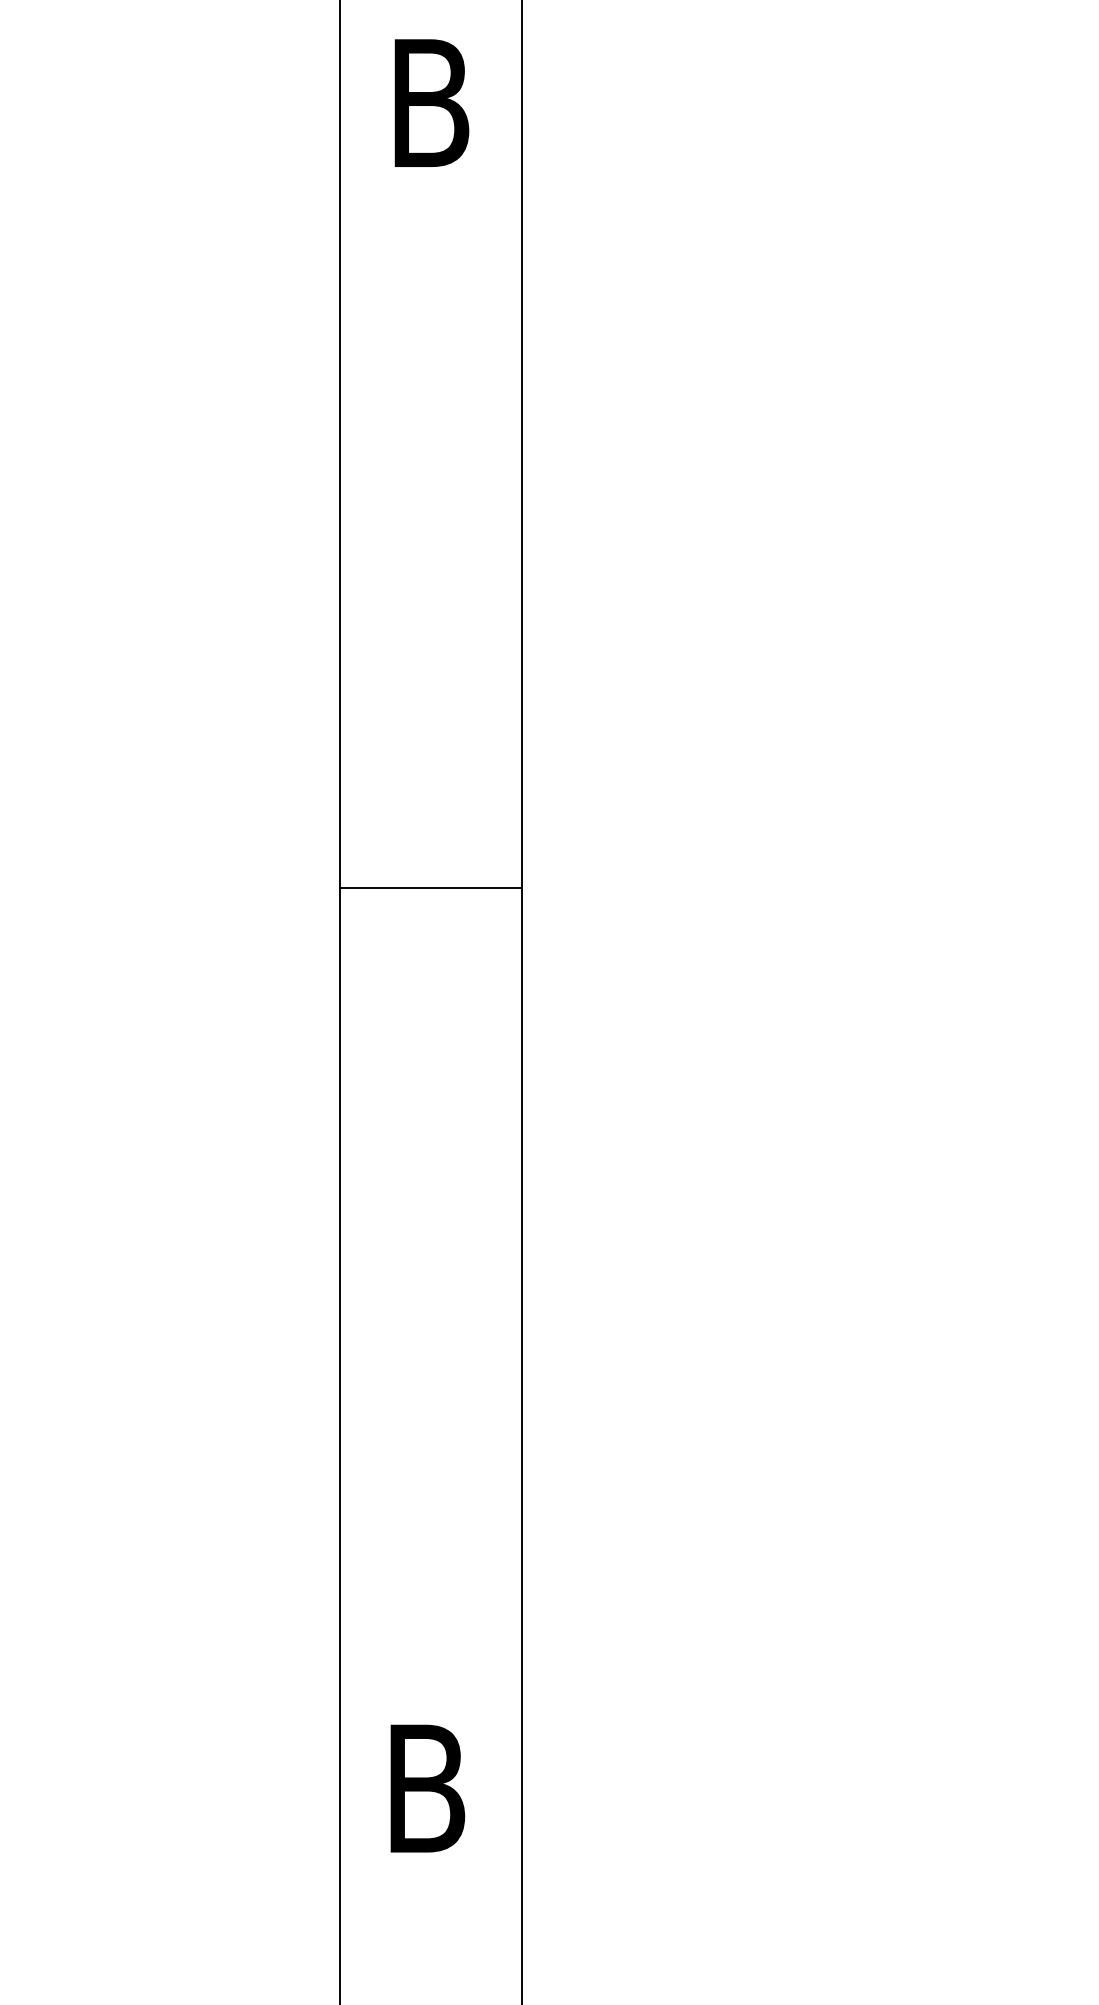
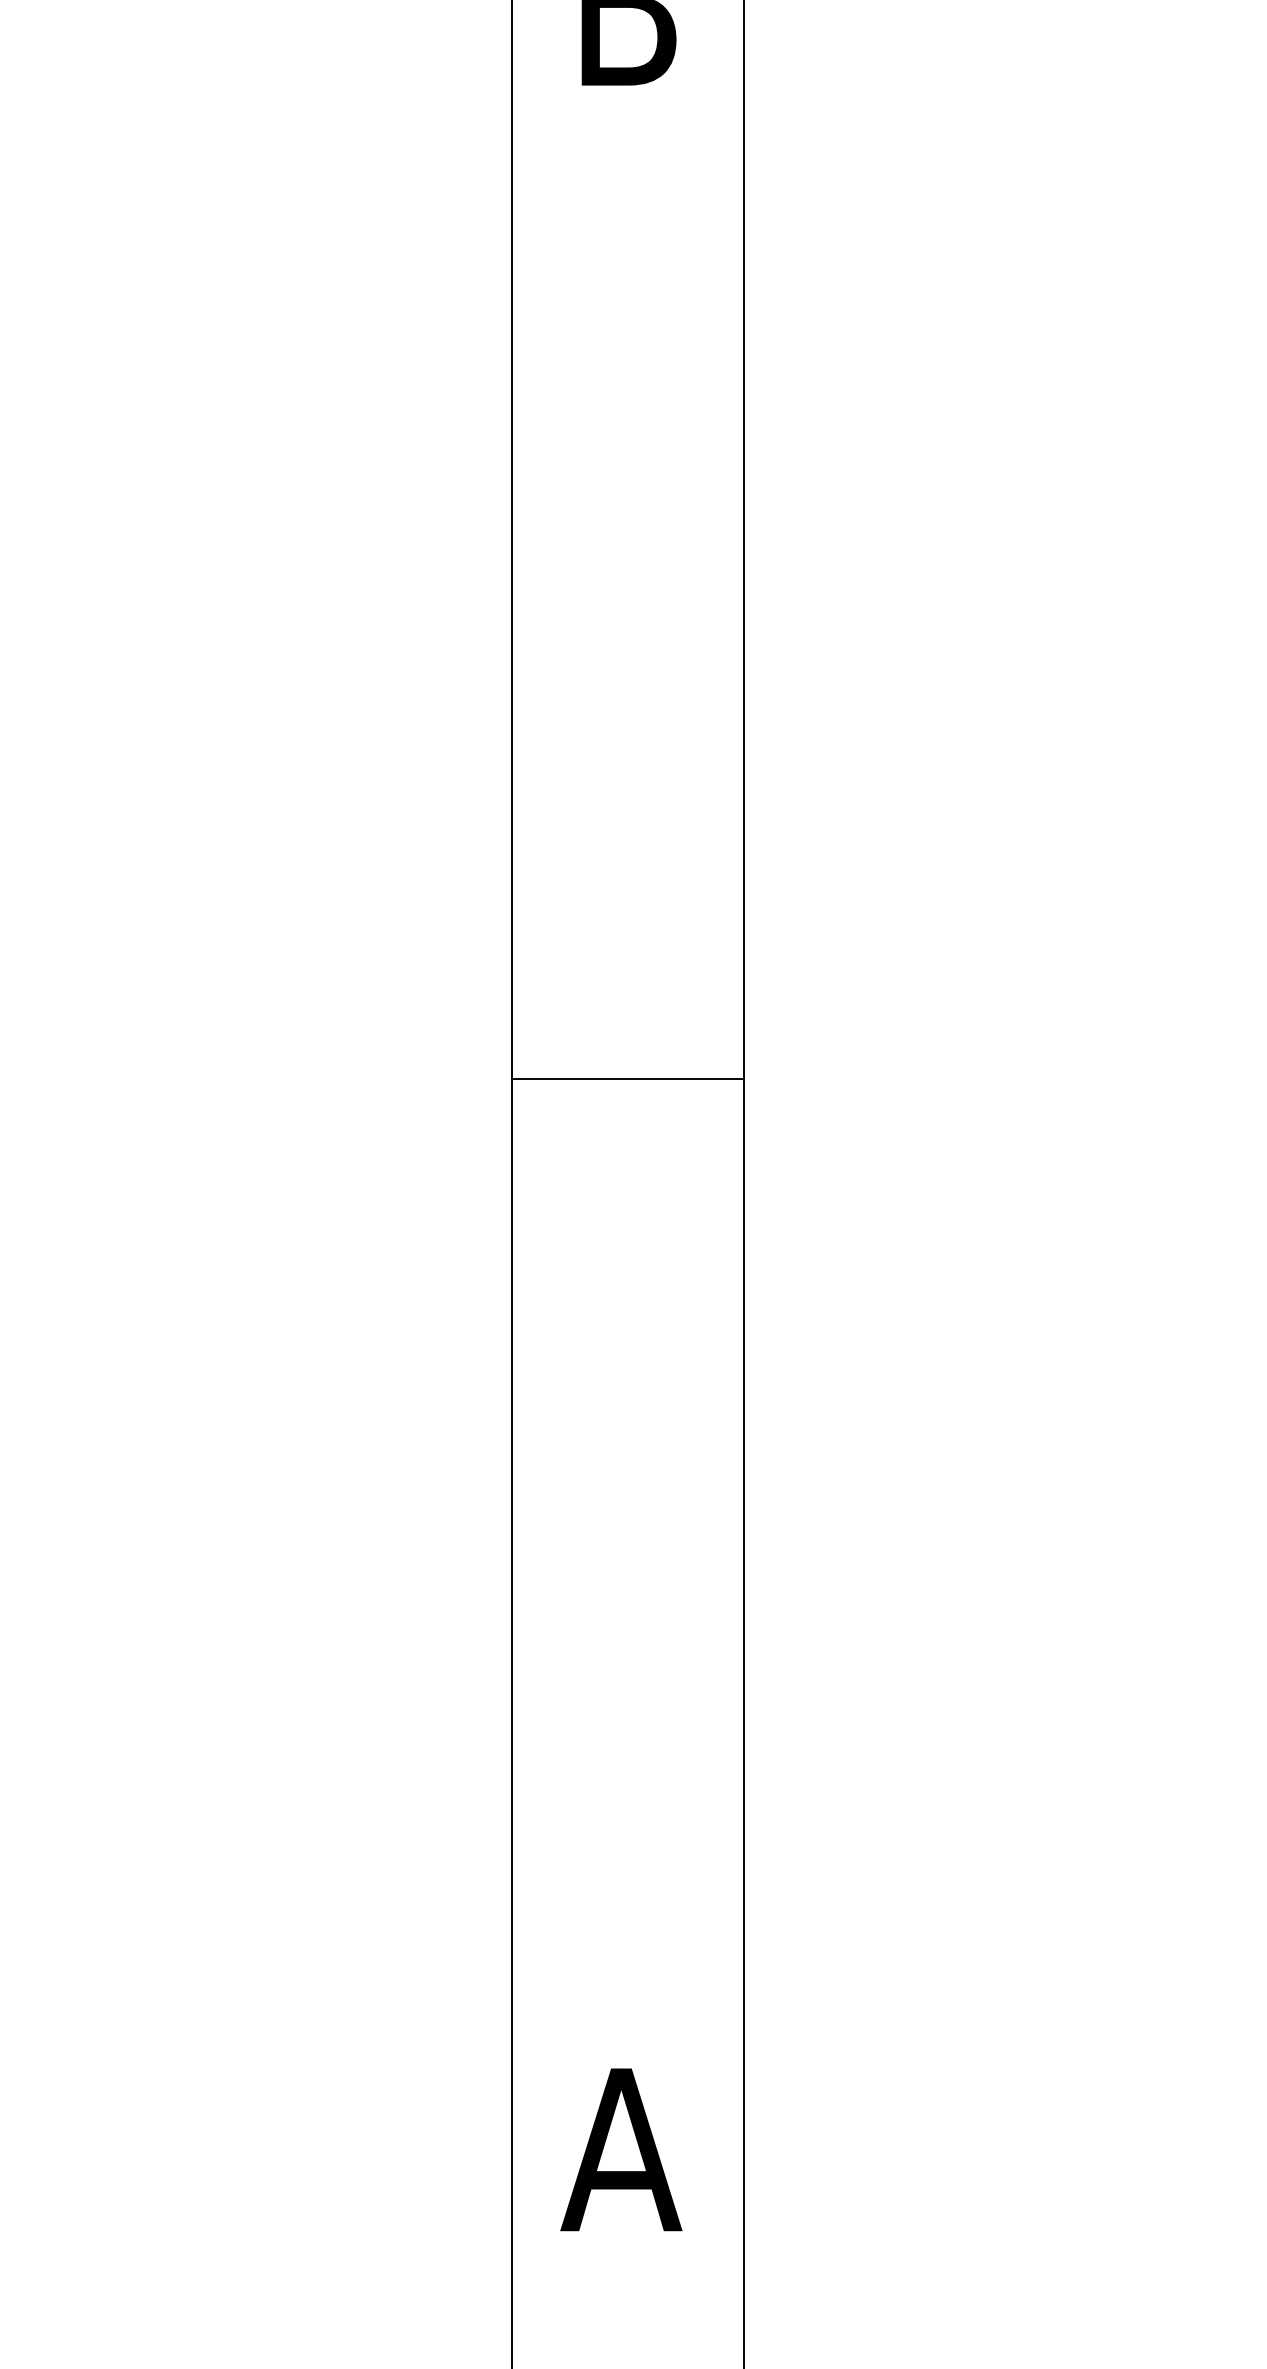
line: (430, 888) -> (627, 1079), moved
text: (425, 1788) -> (620, 2149), B -> A

